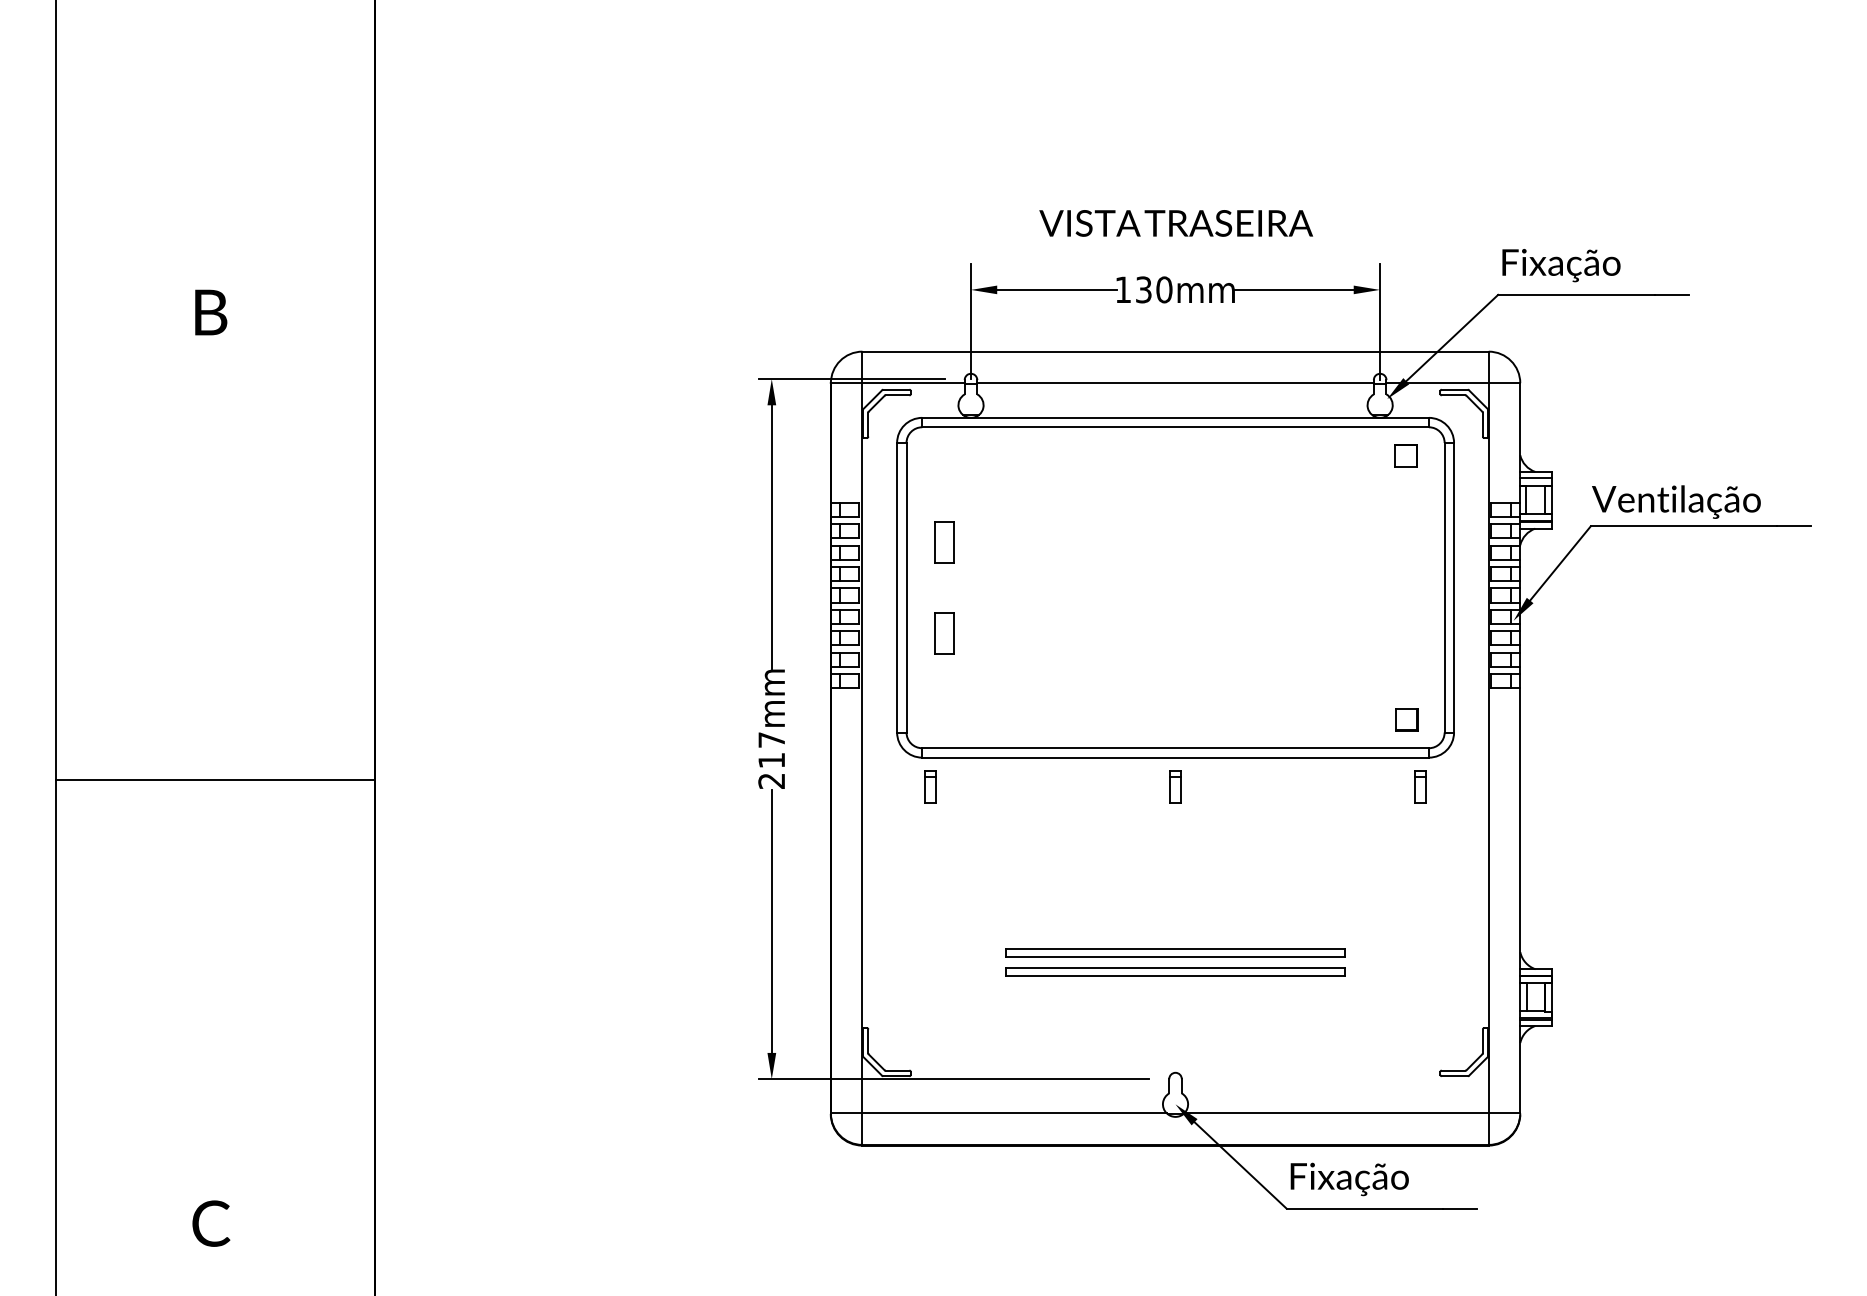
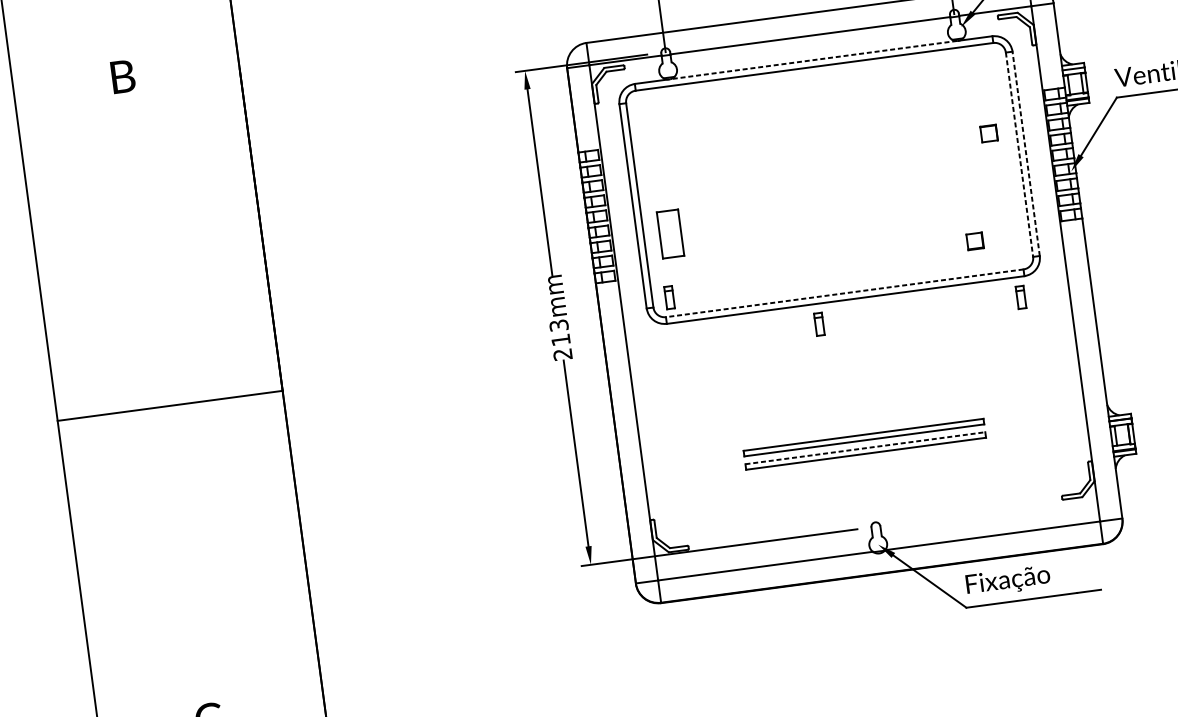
line: (1175, 417) -> (813, 59), solid -> dashed
part: (1405, 455) -> (988, 133), moved
part: (944, 542) -> (662, 169), removed
line: (1444, 587) -> (1019, 154), solid -> dashed
line: (1454, 587) -> (1026, 153), solid -> dashed
part: (944, 633) -> (670, 234), size x1.6
part: (1406, 719) -> (974, 240), moved
text: (771, 739) -> (558, 325), 217mm -> 213mm
line: (1175, 748) -> (844, 293), solid -> dashed
part: (930, 786) -> (669, 297), moved
part: (1175, 786) -> (819, 324), moved
line: (1175, 967) -> (865, 448), solid -> dashed

